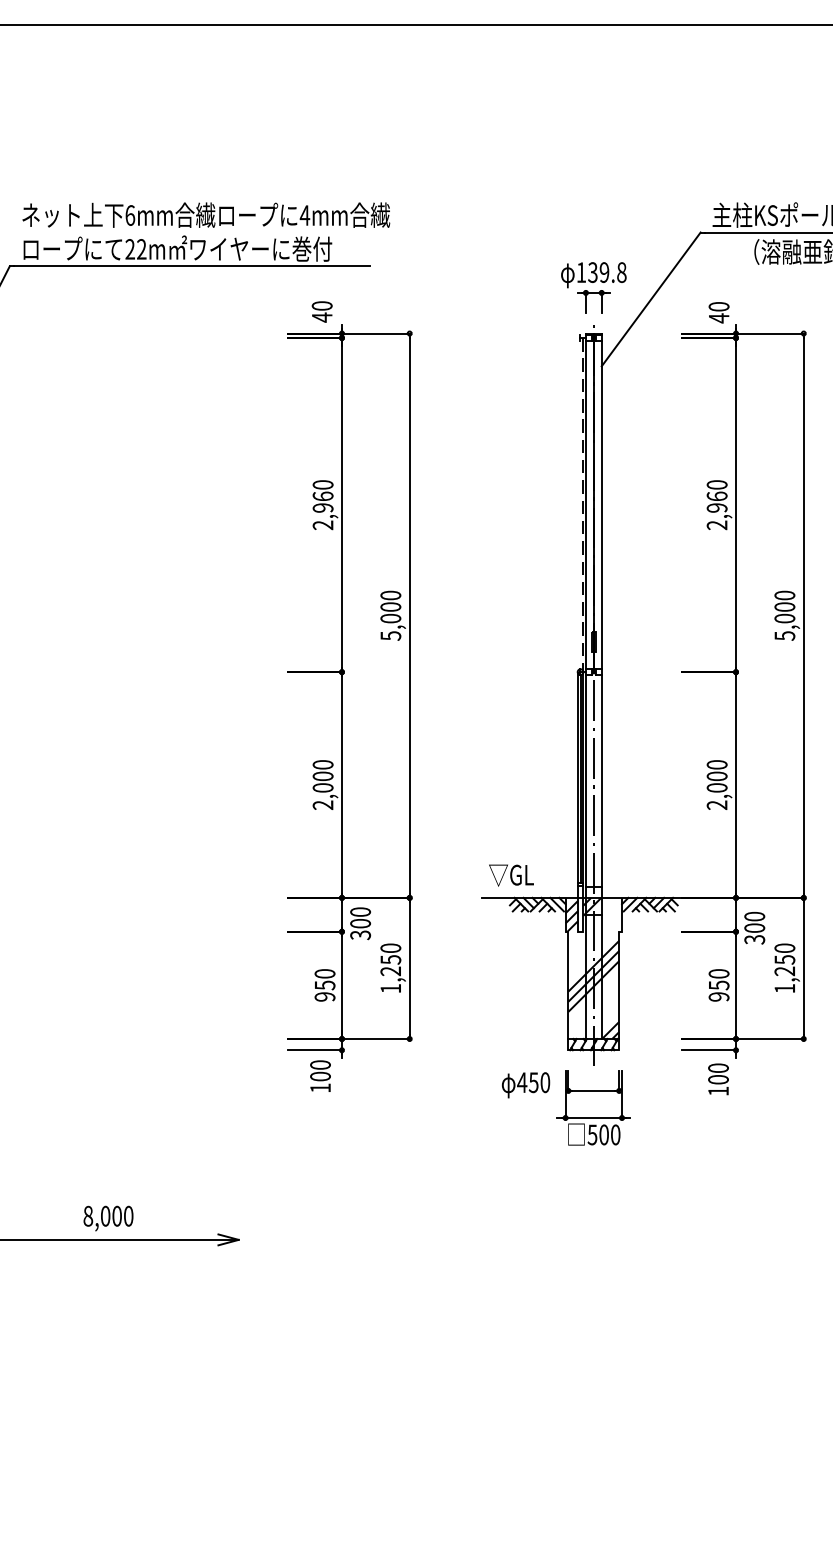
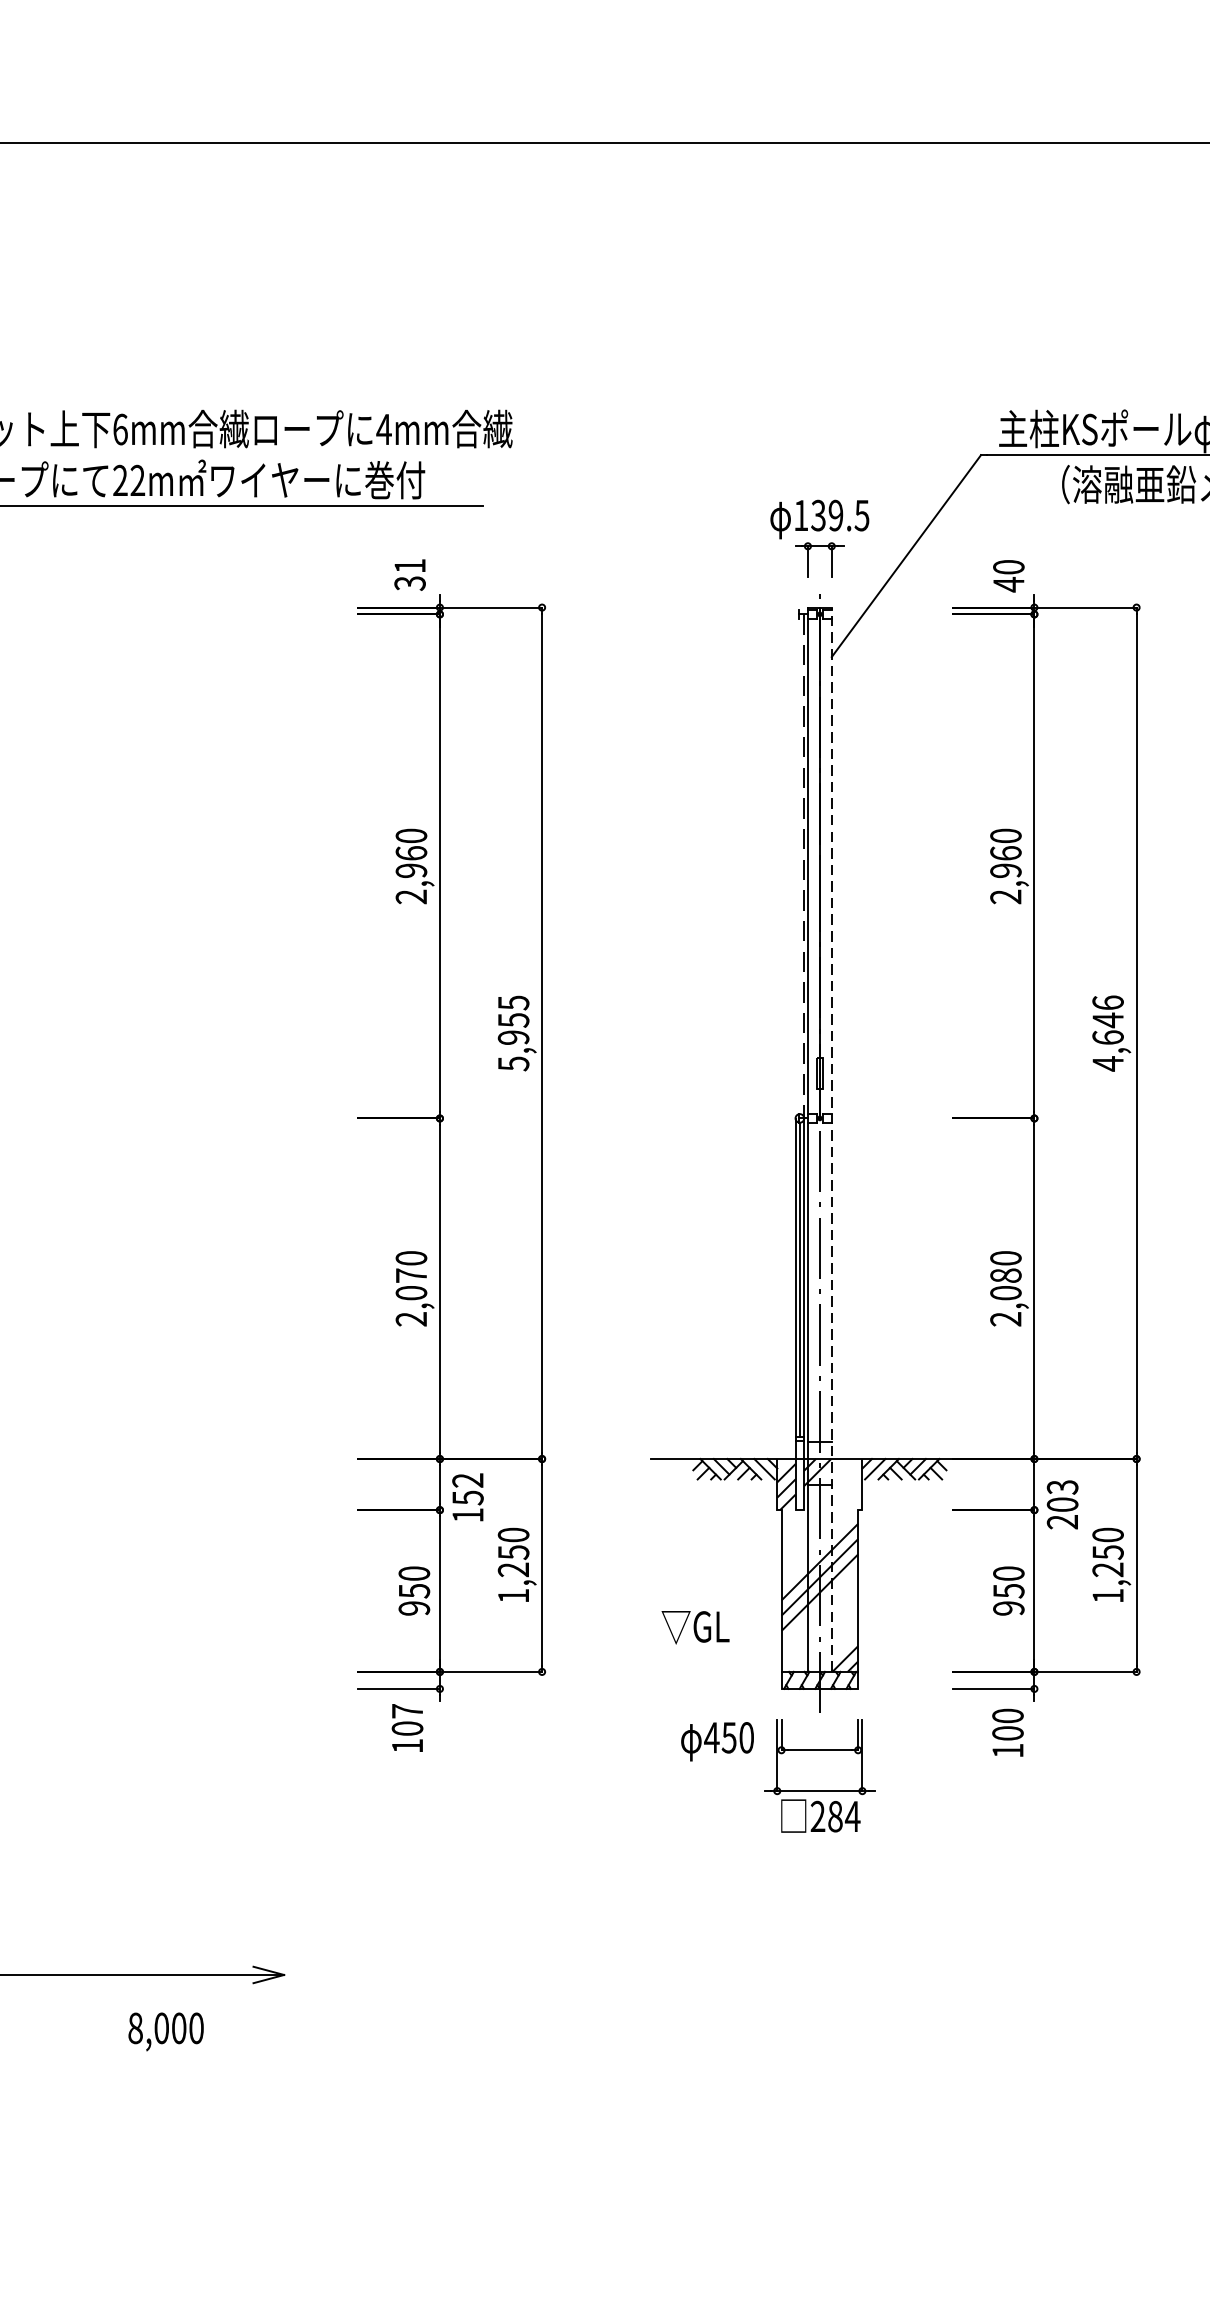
text: (621, 272) -> (861, 515), 139.8 -> 139.5
text: (321, 311) -> (409, 574), 40 -> 31
text: (390, 606) -> (513, 1019), 5,000 -> 5,955
text: (784, 615) -> (1107, 1032), 5,000 -> 4,646
line: (601, 686) -> (831, 1140), solid -> dashed
text: (322, 776) -> (410, 1275), 2,000 -> 2,070
text: (717, 776) -> (1006, 1275), 2,000 -> 2,080
text: (511, 875) -> (695, 1627), moved
text: (360, 923) -> (467, 1497), 300 -> 152
text: (754, 927) -> (1062, 1503), 300 -> 203
text: (320, 1064) -> (407, 1710), 100 -> 107
text: (603, 1134) -> (834, 1815), 500 -> 284
text: (108, 1218) -> (166, 2031), moved

